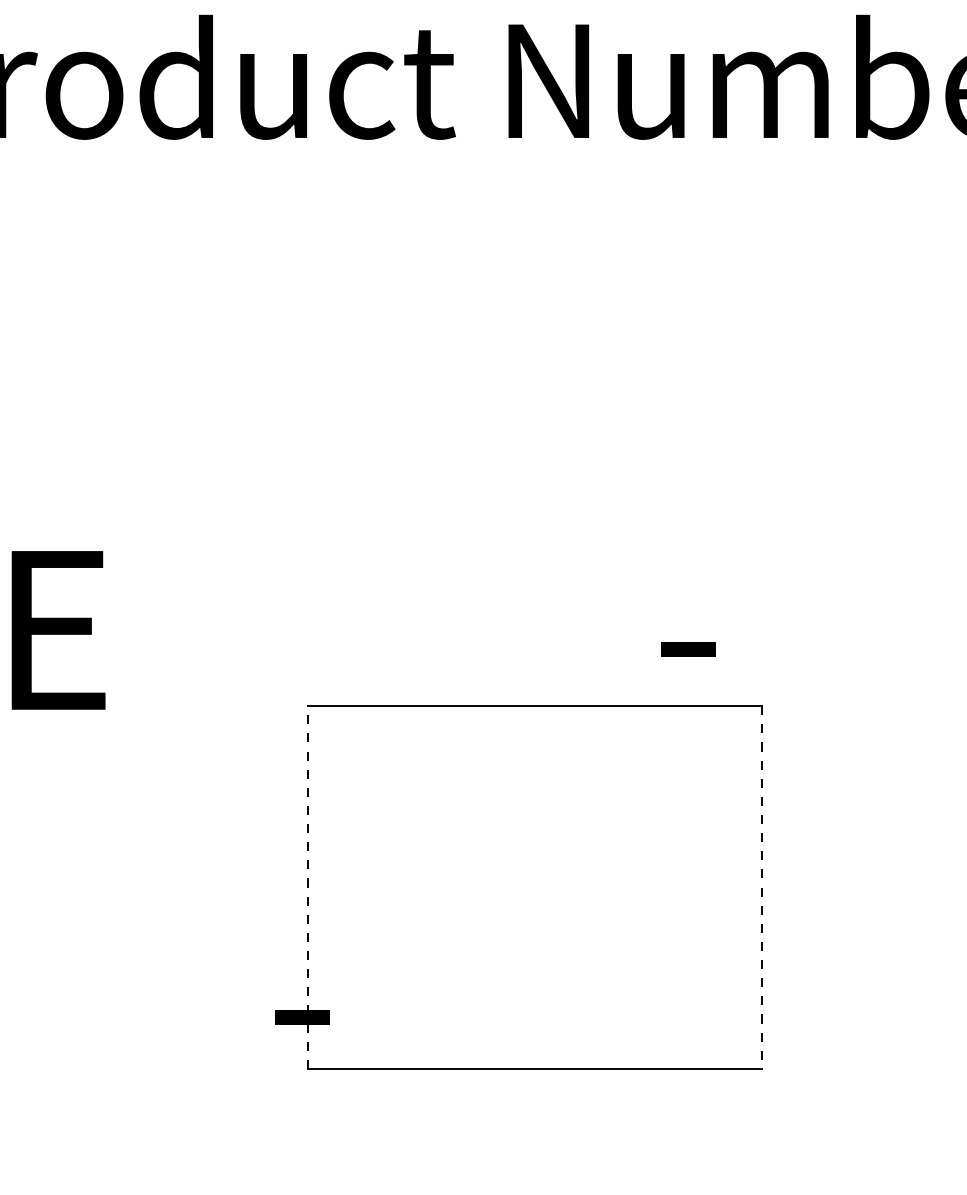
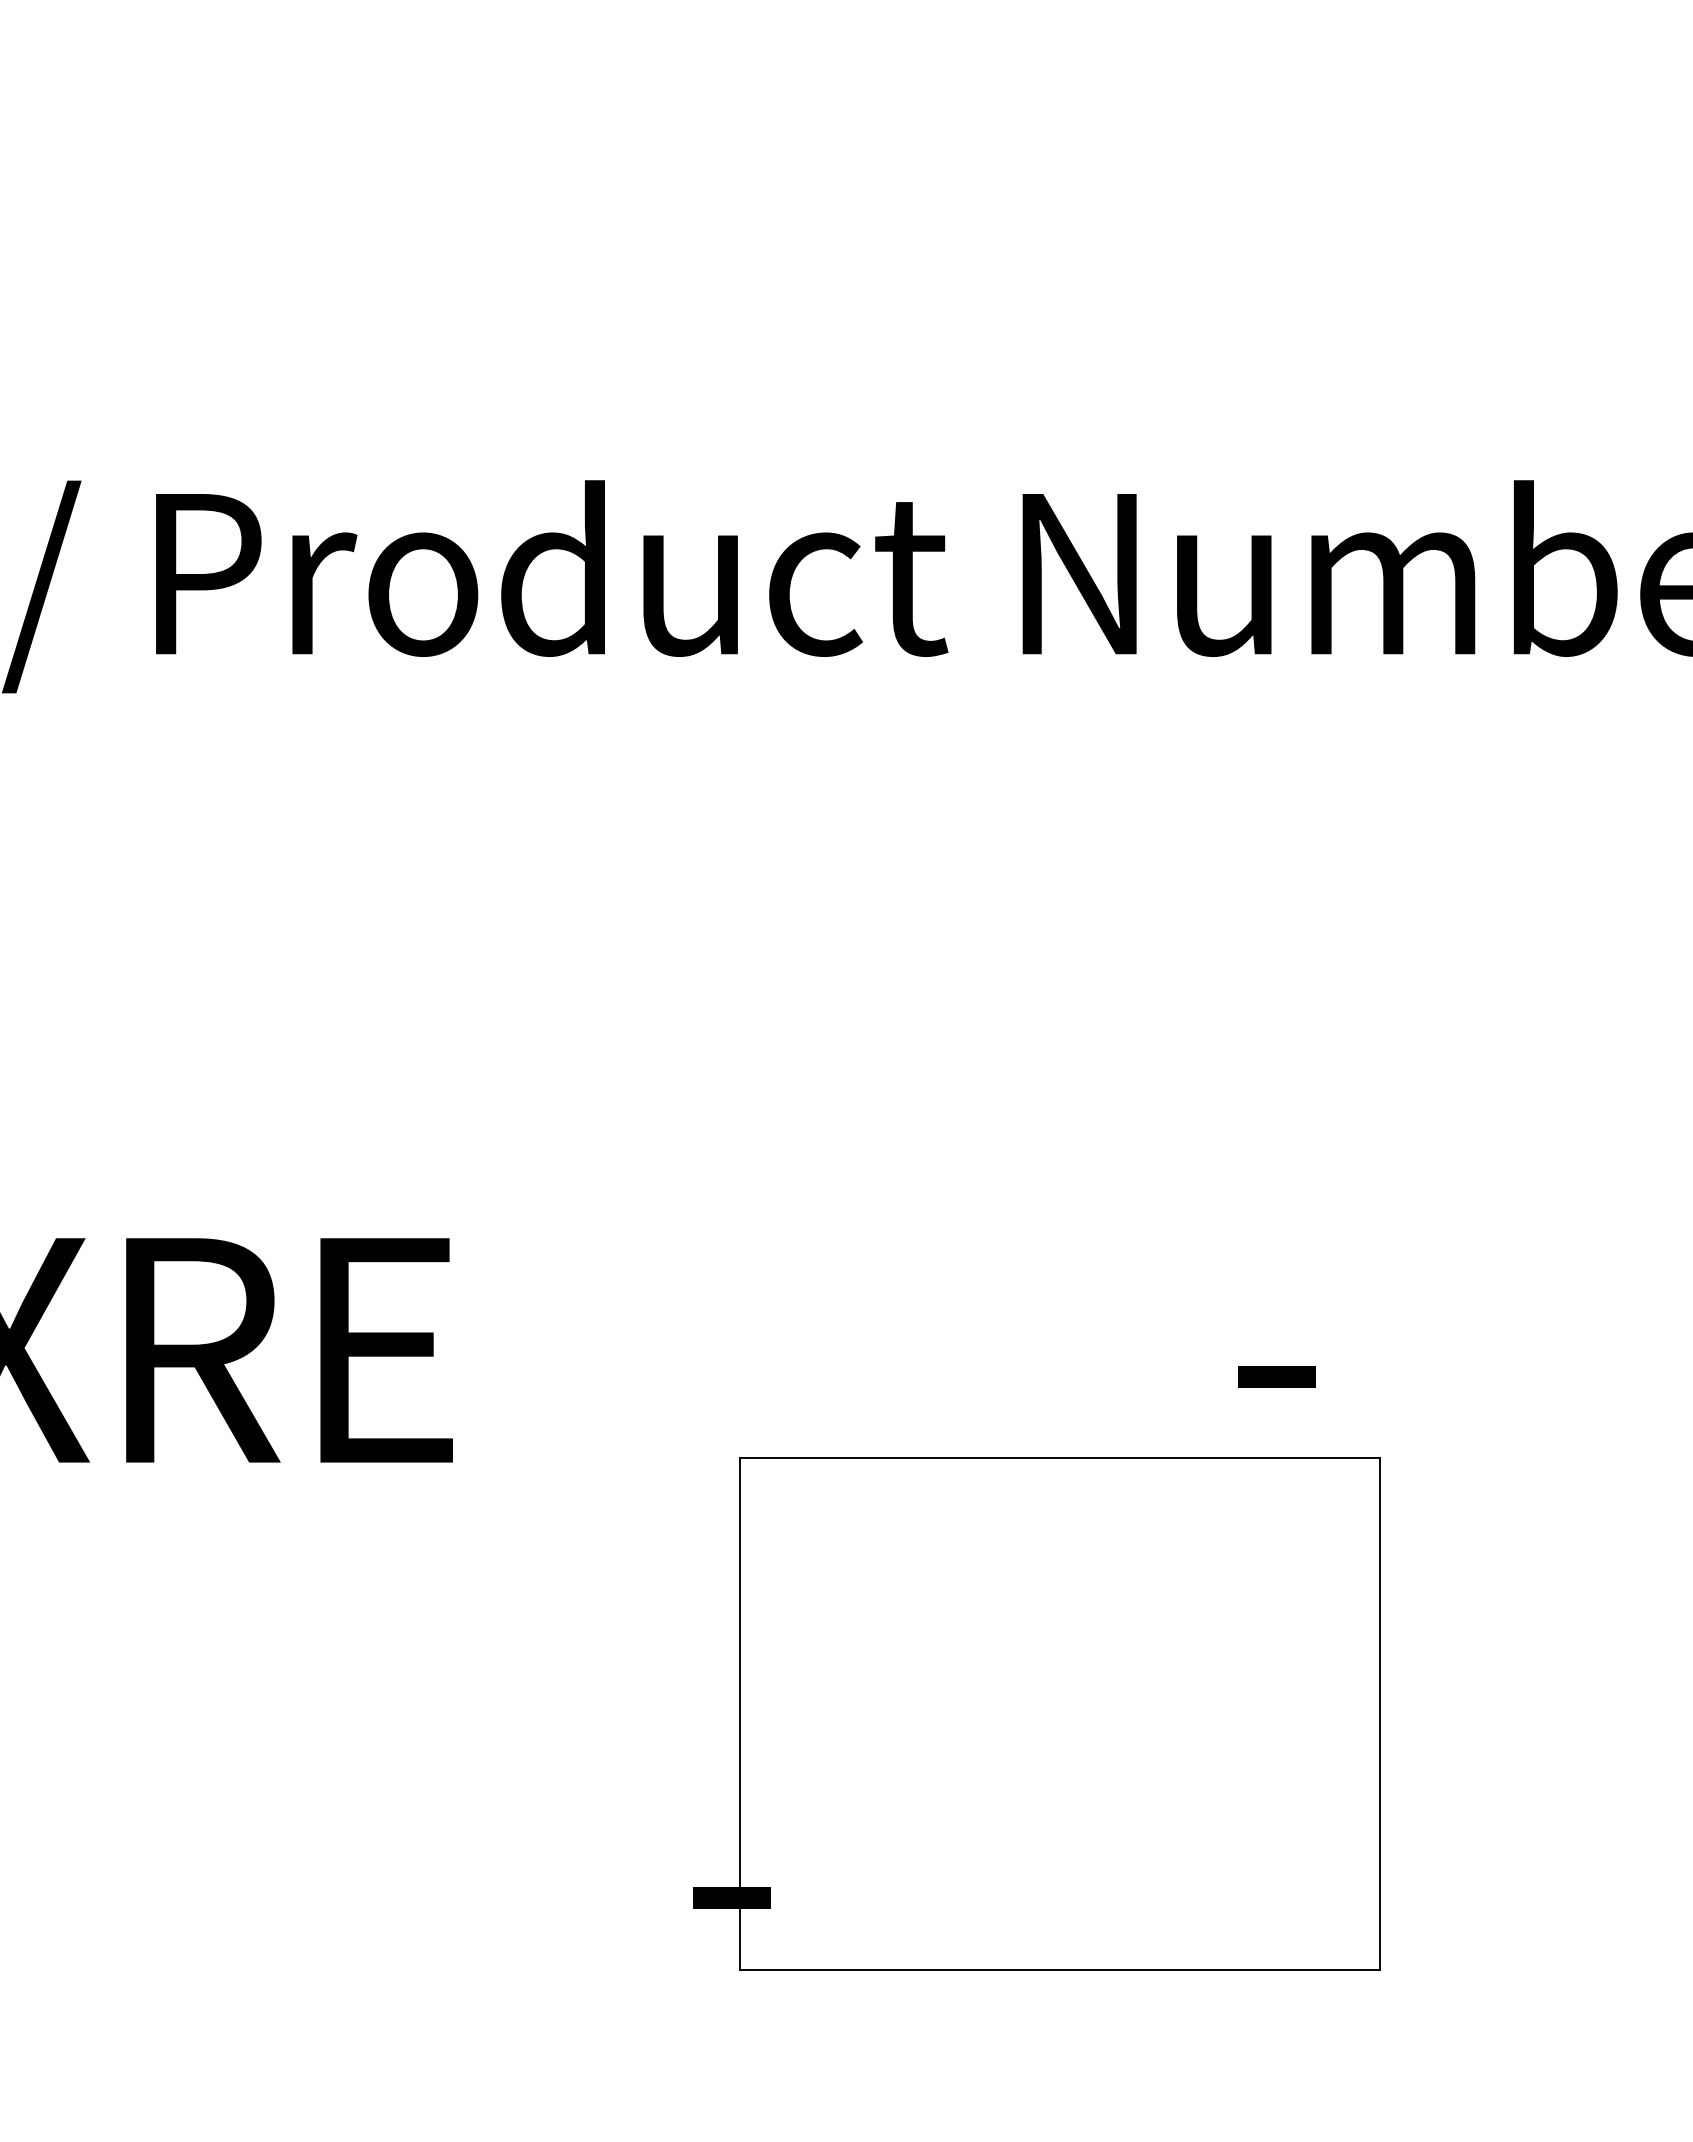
line: (308, 887) -> (739, 1713), dashed -> solid
line: (761, 887) -> (1380, 1714), dashed -> solid

